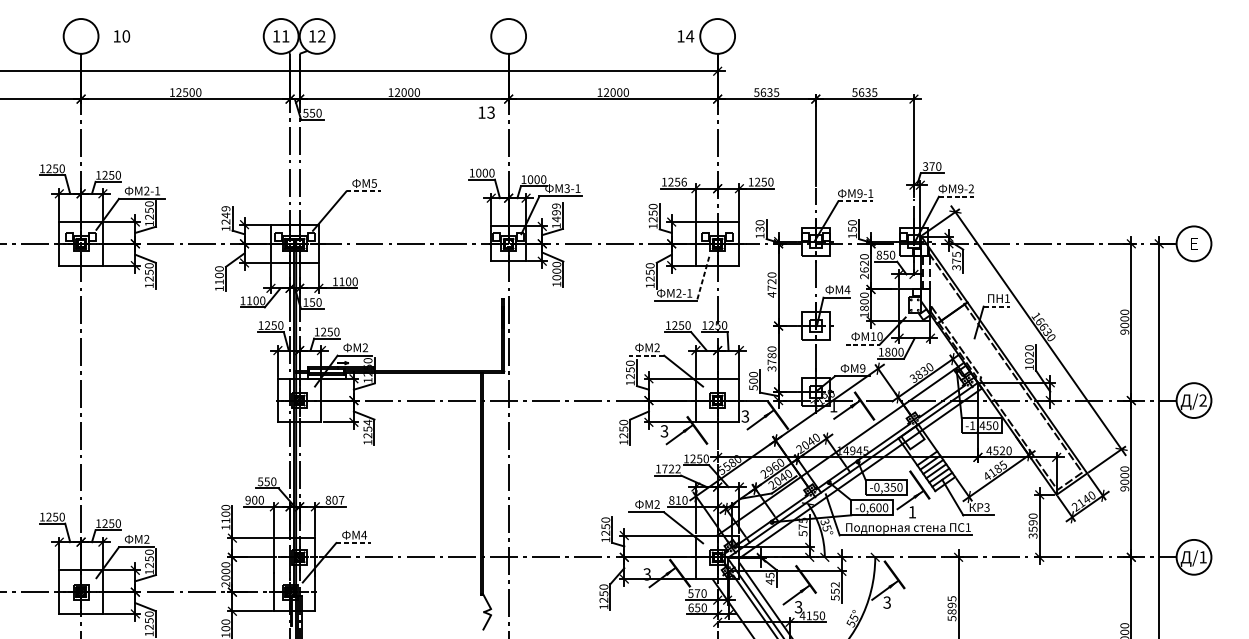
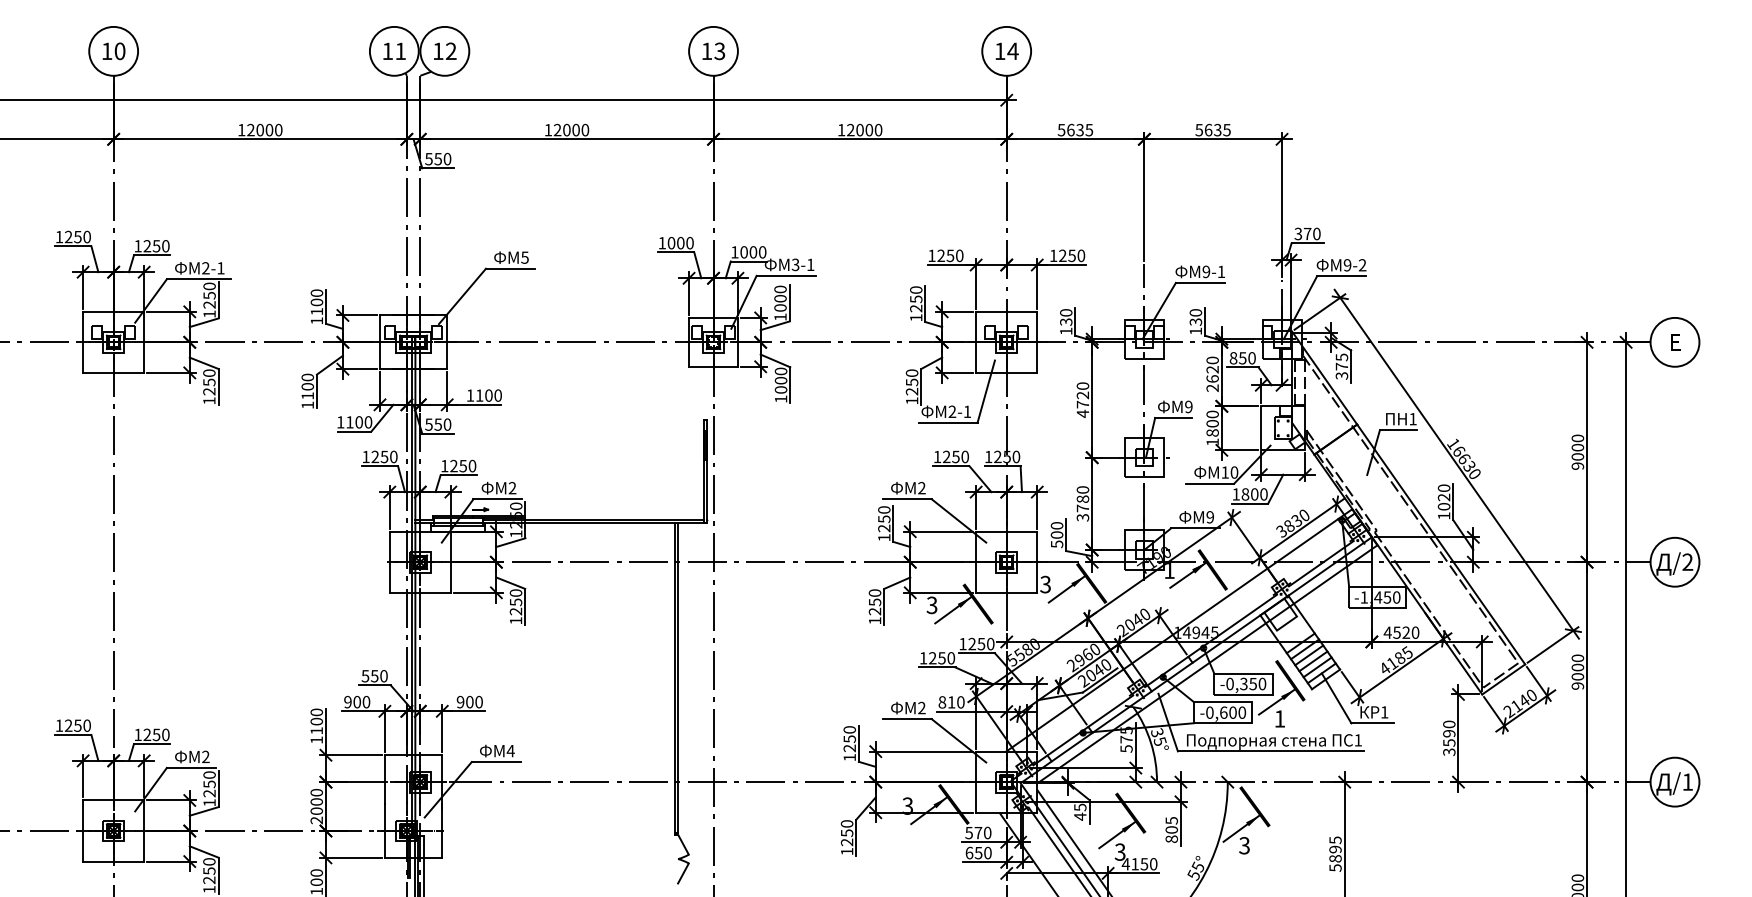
text: (685, 35) -> (1006, 50), moved
text: (121, 36) -> (113, 51), moved
text: (185, 92) -> (259, 129), 12500 -> 12000
text: (486, 112) -> (713, 51), moved
text: (684, 181) -> (959, 255), 1256 -> 1250
line: (363, 191) -> (510, 268), dashed -> solid
line: (957, 196) -> (1342, 276), dashed -> solid
line: (855, 201) -> (1200, 282), dashed -> solid
text: (556, 212) -> (780, 298), 1499 -> 1000
text: (225, 215) -> (316, 302), 1249 -> 1100
text: (852, 228) -> (1195, 321), 150 -> 130
line: (703, 279) -> (986, 392), dashed -> solid
text: (847, 289) -> (1188, 406), 4 -> 9
text: (305, 302) -> (428, 424), 150 -> 550
line: (996, 306) -> (1398, 430), dashed -> solid
line: (862, 344) -> (1210, 483), dashed -> solid
line: (646, 355) -> (906, 499), dashed -> solid
text: (367, 422) -> (515, 593), 1254 -> 1250
text: (671, 469) -> (942, 658), 1722 -> 1250
text: (334, 499) -> (469, 701), 807 -> 900
text: (986, 507) -> (1384, 712), 3 -> 1
line: (353, 543) -> (496, 762), dashed -> solid
text: (835, 591) -> (1171, 830), 552 -> 805

